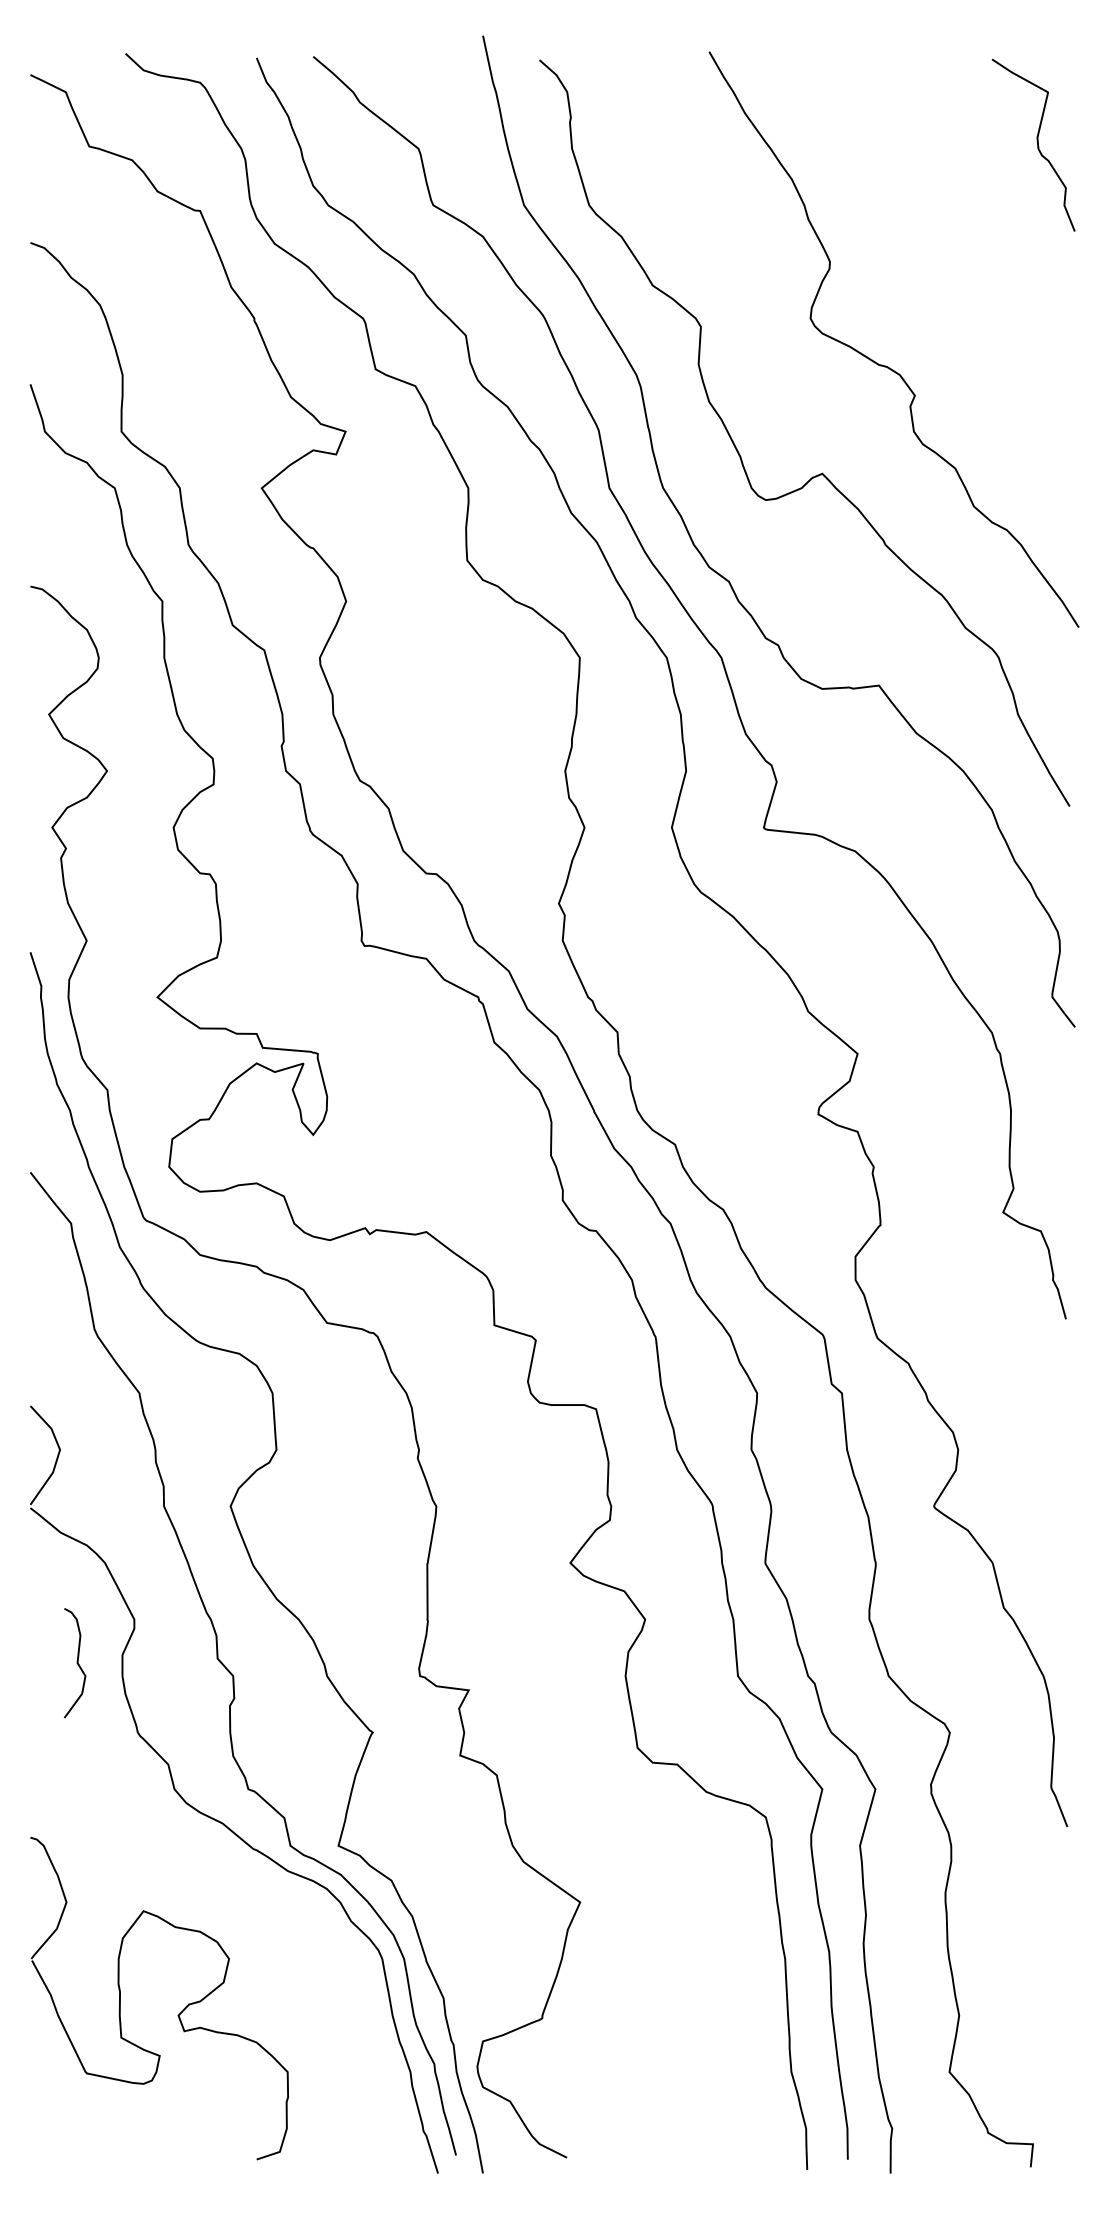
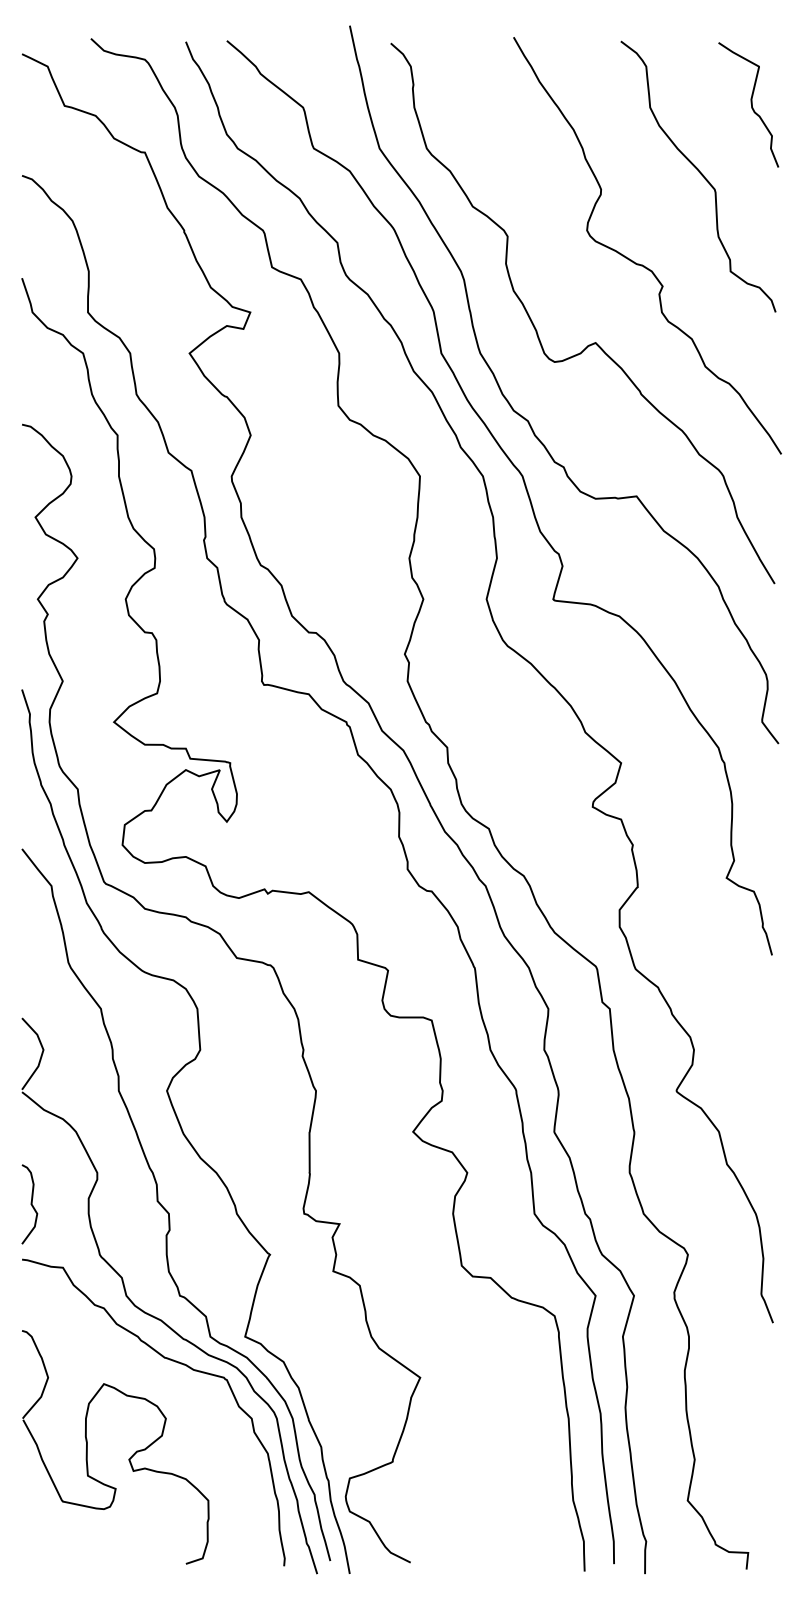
curve: (967, 240) -> (700, 173), added
curve: (76, 1663) -> (30, 1204), moved
curve: (240, 1880) -> (174, 1361), added

